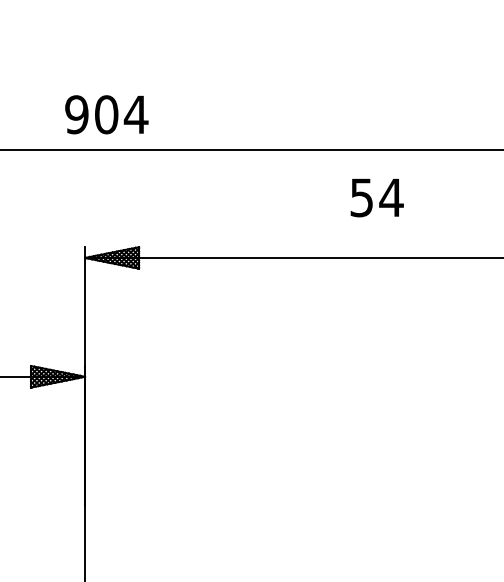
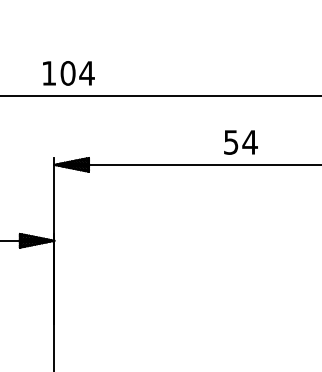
text: (75, 114) -> (48, 73), 904 -> 104
text: (376, 197) -> (240, 142), moved

